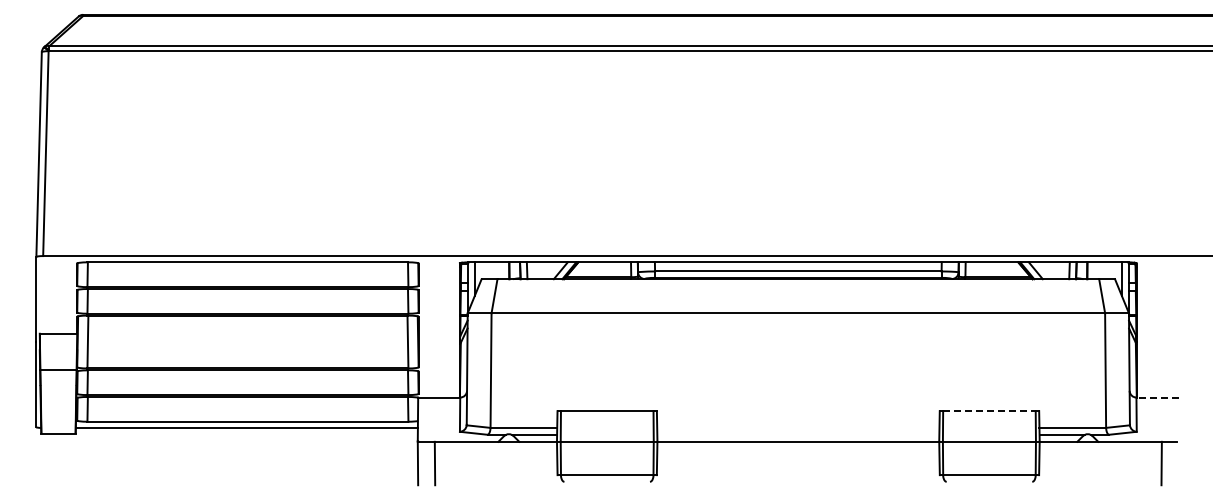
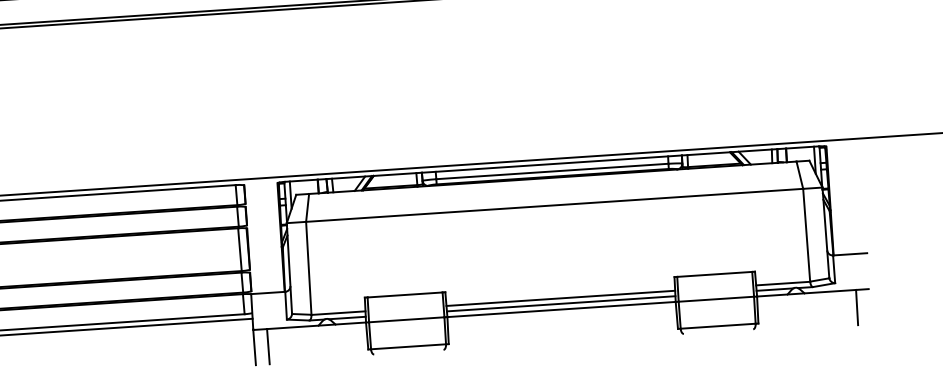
line: (1156, 397) -> (849, 254), dashed -> solid
line: (989, 411) -> (714, 274), dashed -> solid
line: (798, 428) -> (560, 298), added
line: (798, 434) -> (561, 303), added

